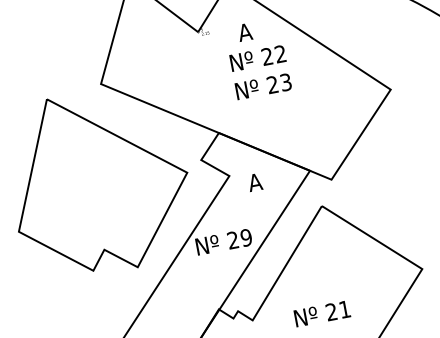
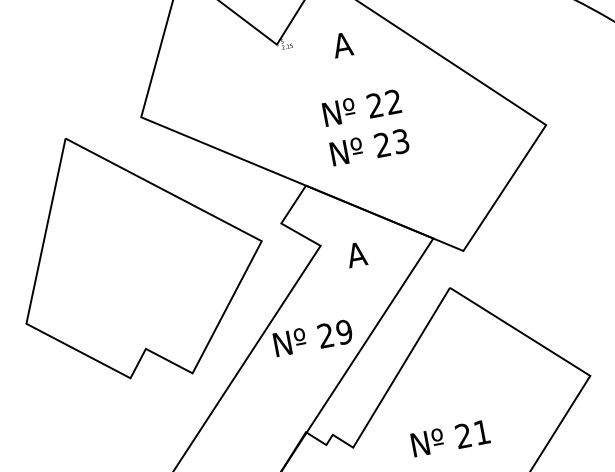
text: (260, 72) -> (365, 127), moved

